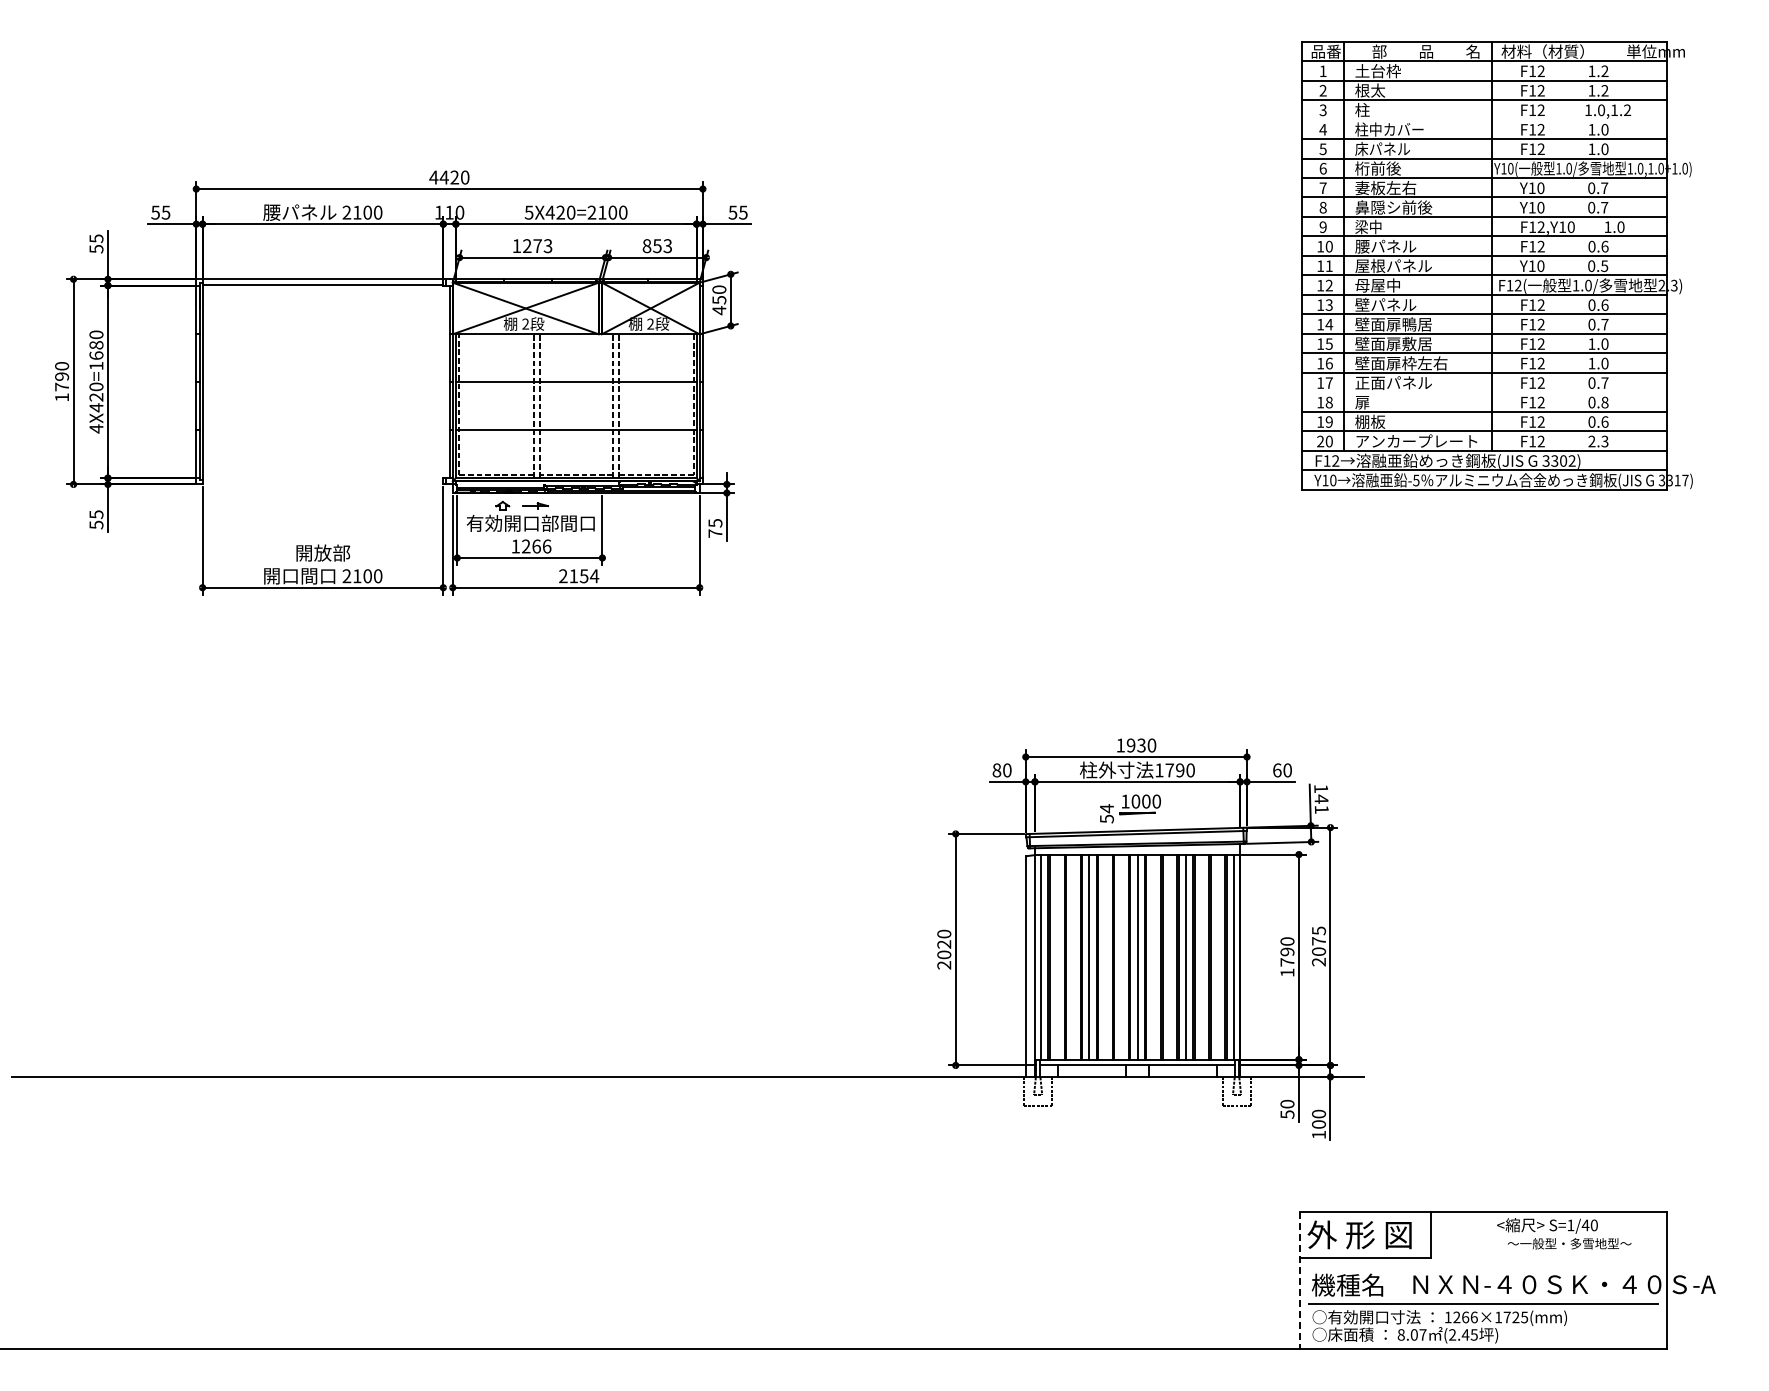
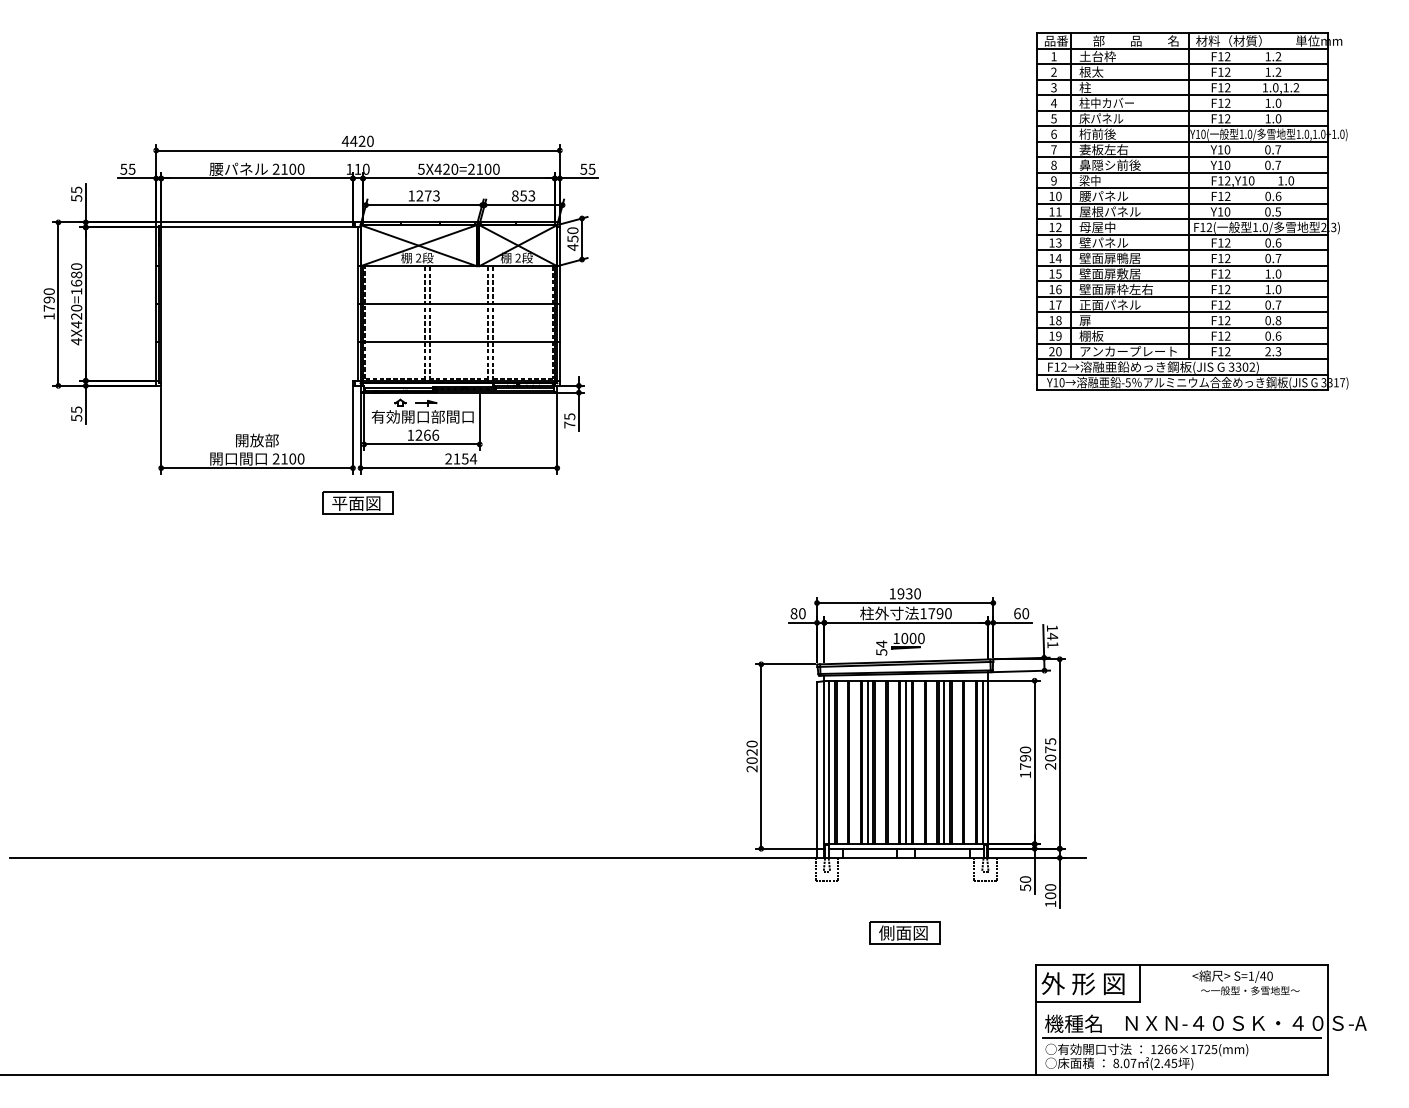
line: (1484, 119) -> (1182, 95), added
line: (1484, 392) -> (1182, 312), added
part: (449, 631) -> (357, 503), added
part: (1136, 1170) -> (905, 932), added
line: (1300, 1280) -> (1035, 1020), dashed -> solid

